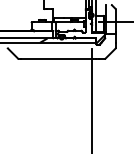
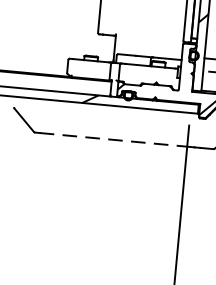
line: (56, 59) -> (113, 140), solid -> dashed

